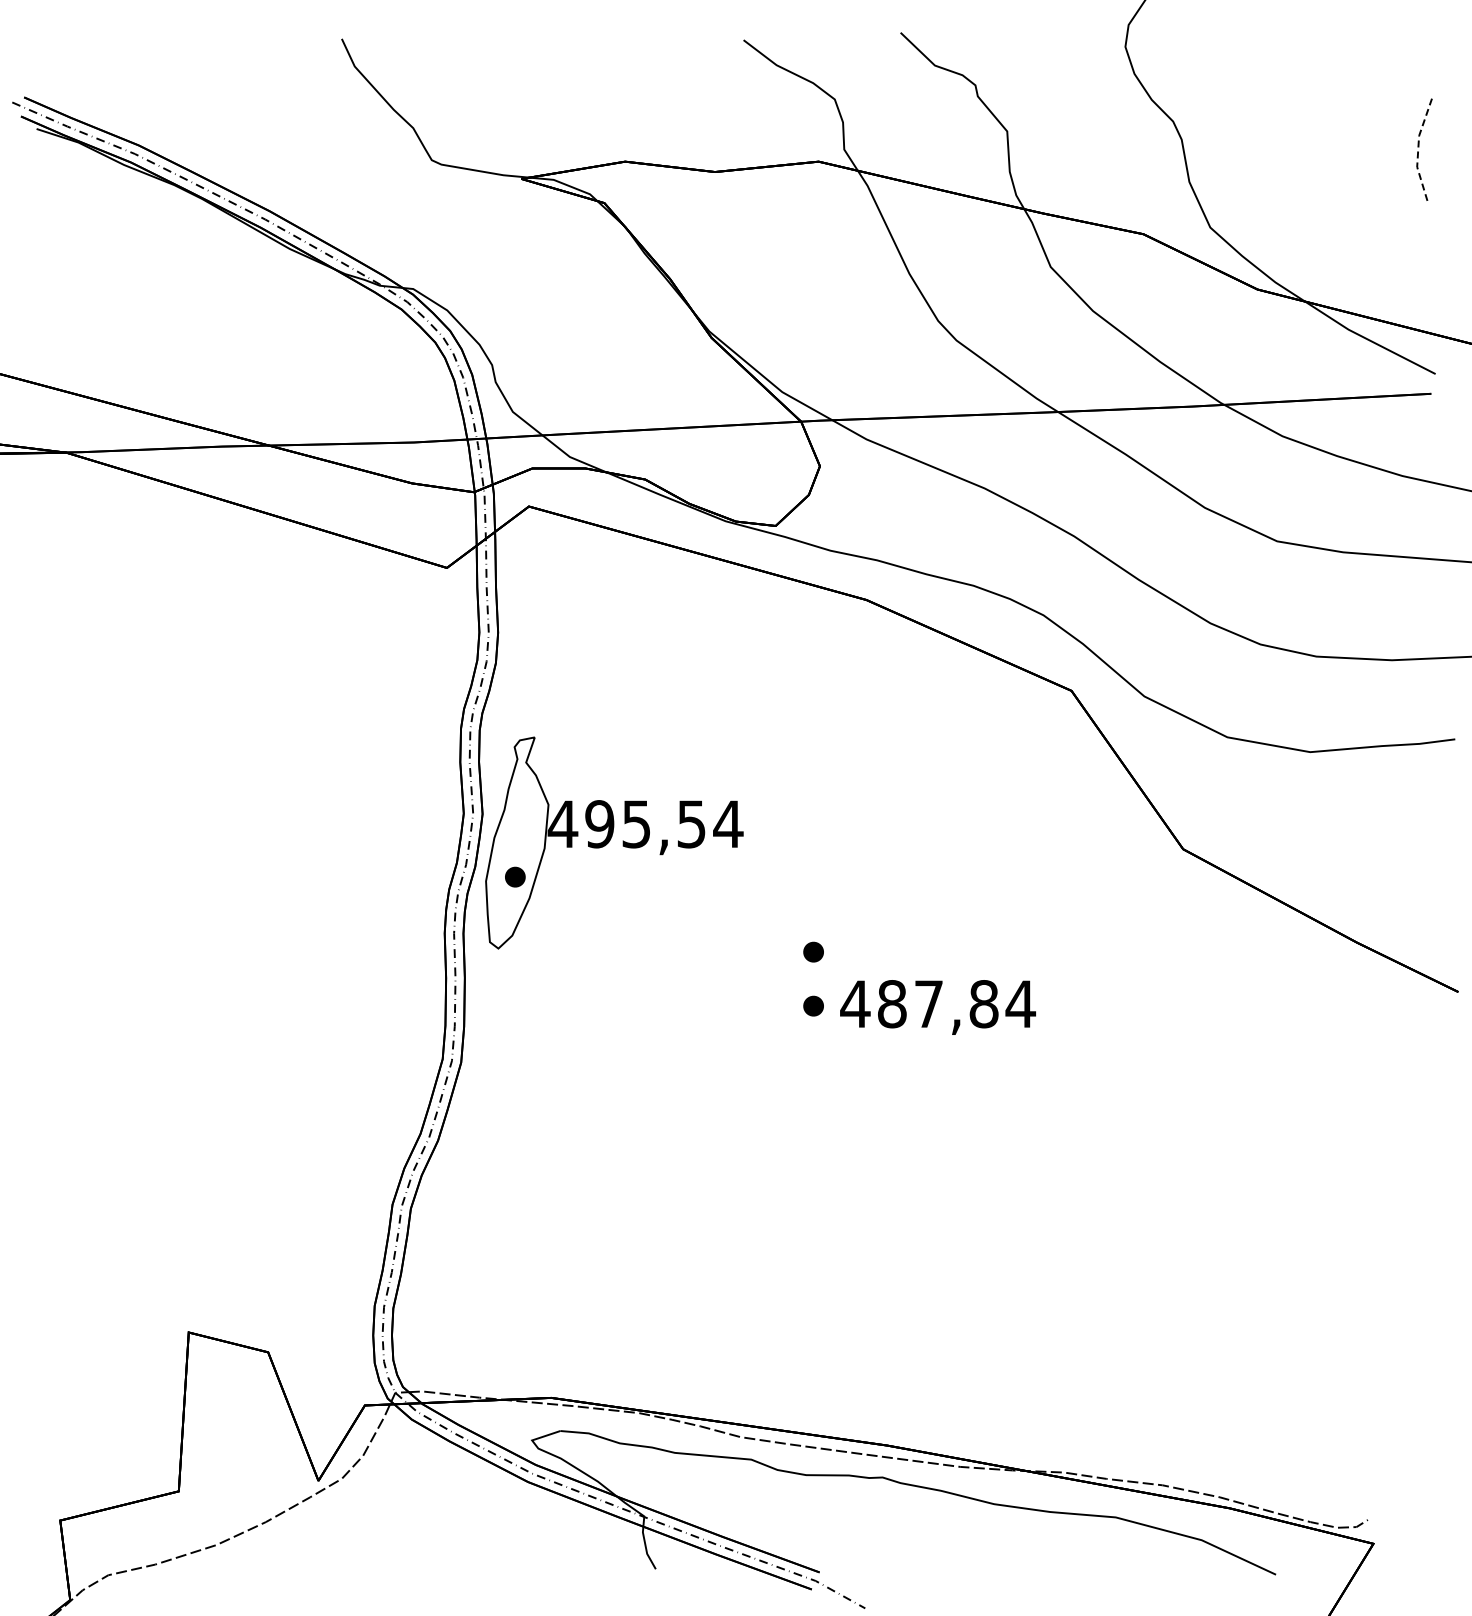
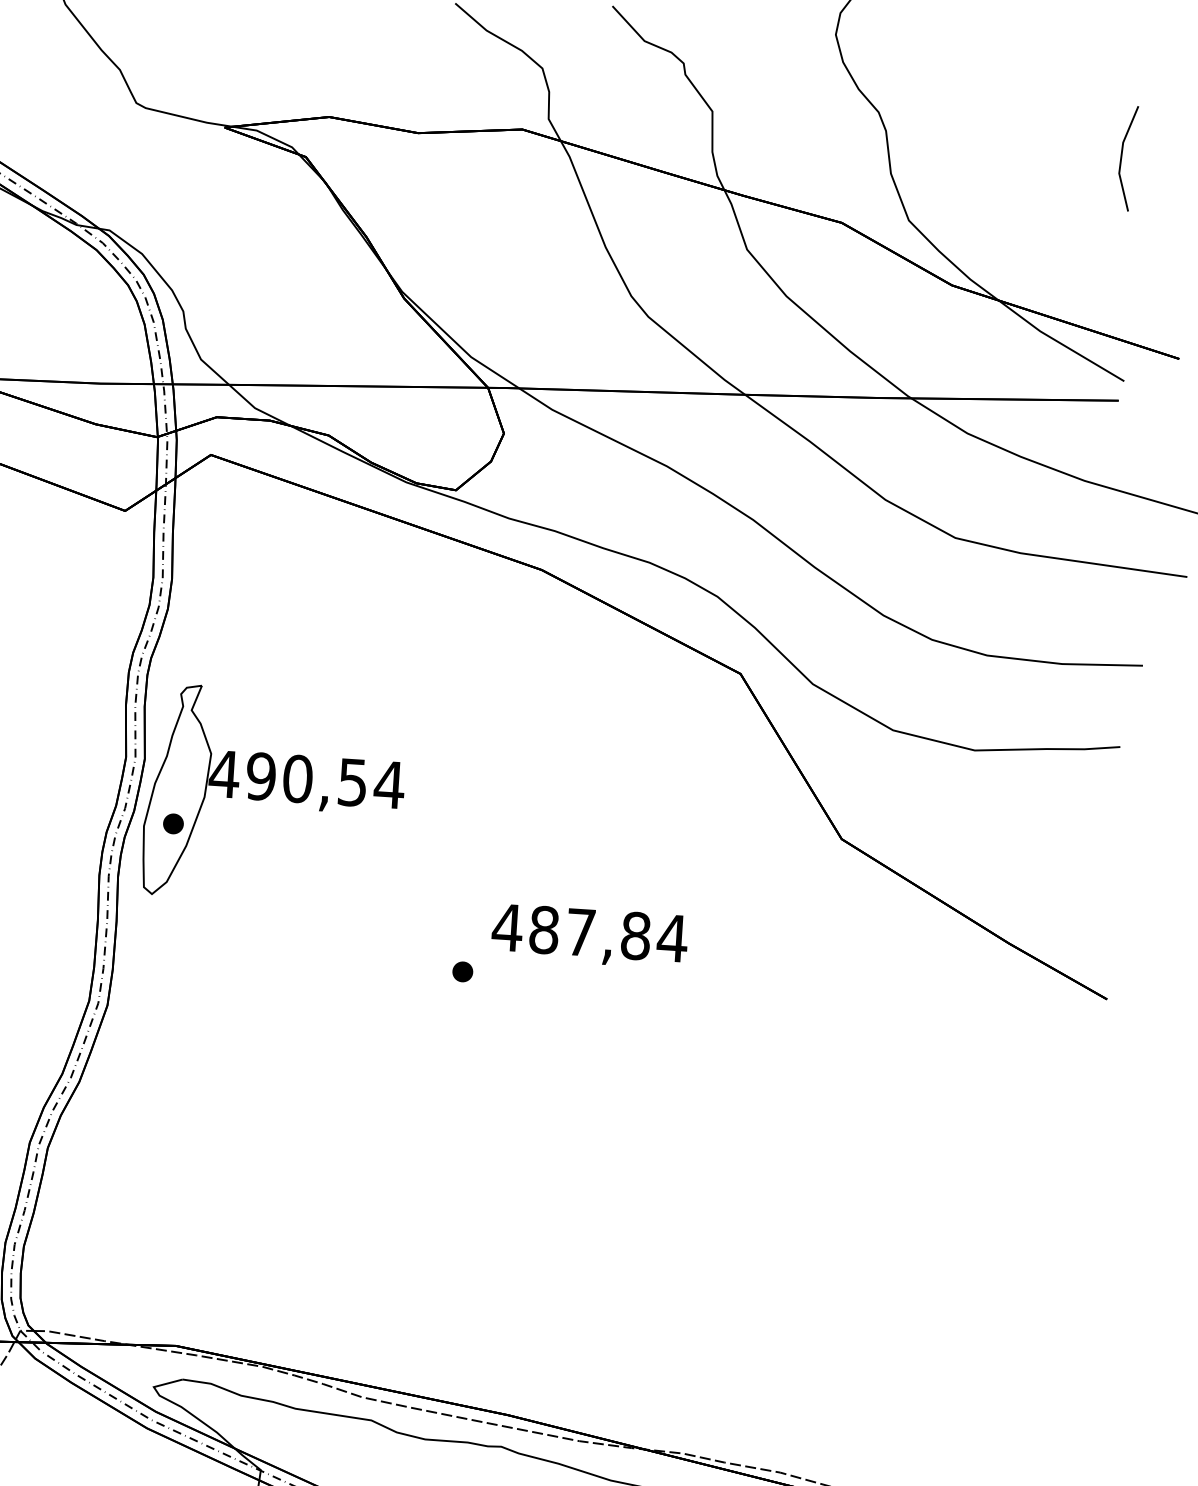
line: (1418, 151) -> (1121, 158), dashed -> solid
text: (636, 824) -> (297, 779), 495,54 -> 490,54
part: (813, 951) -> (466, 917), removed
text: (937, 1007) -> (589, 936), moved

